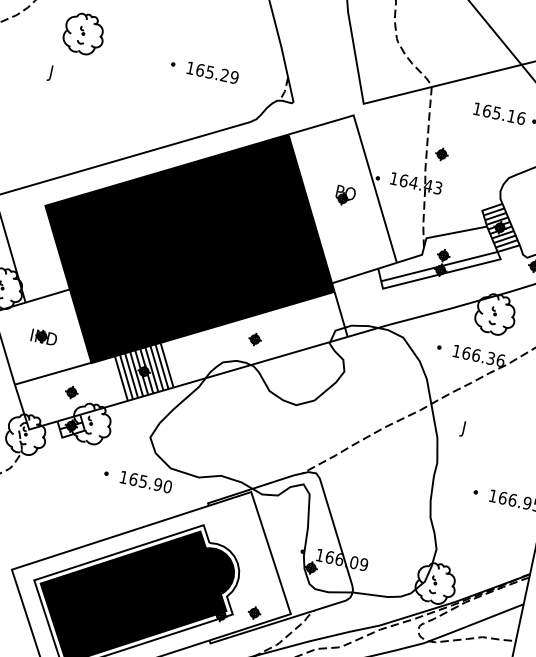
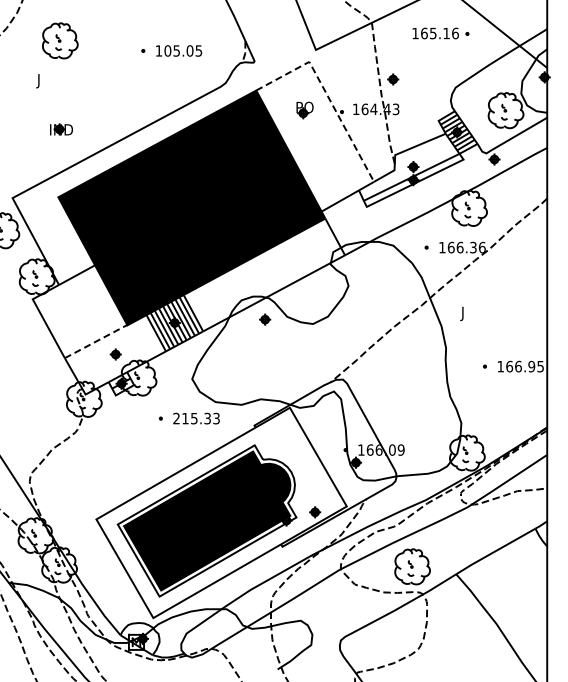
text: (217, 73) -> (183, 50), 165.29 -> 105.05
line: (365, 156) -> (327, 95), solid -> dashed
part: (344, 196) -> (304, 110), moved
part: (44, 337) -> (61, 129), moved
part: (255, 339) -> (265, 319), moved
line: (53, 373) -> (96, 341), solid -> dashed
text: (145, 481) -> (196, 418), 165.90 -> 215.33

